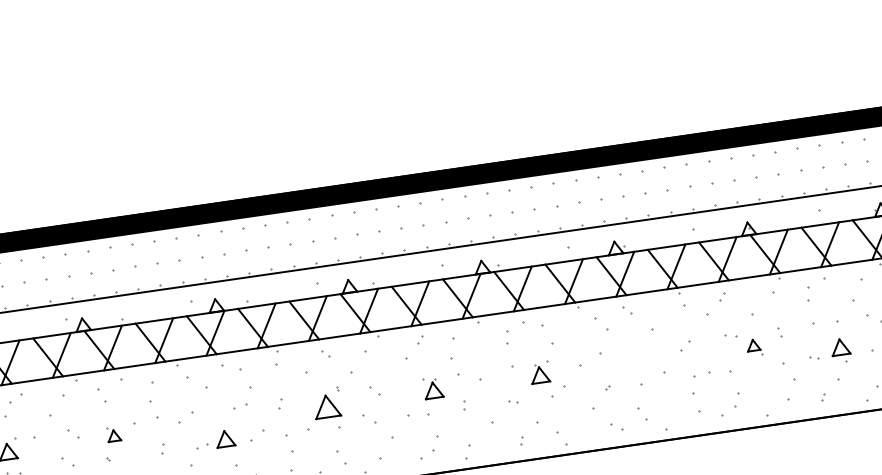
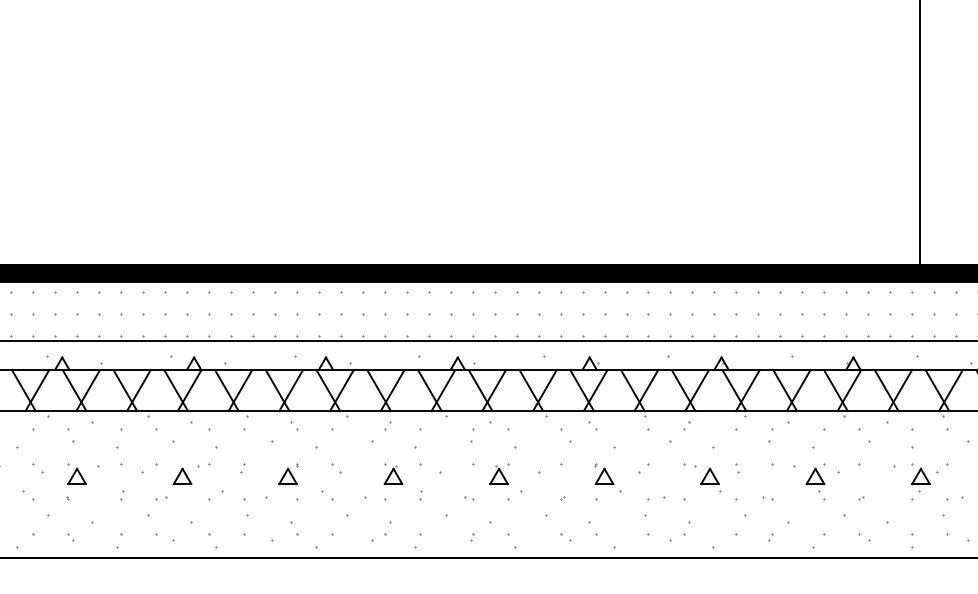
part: (754, 347) -> (710, 479), size x1.43
part: (840, 350) -> (815, 479), moved
part: (646, 357) -> (604, 474), added
part: (327, 403) -> (288, 474), size x0.71
part: (113, 434) -> (76, 474), size x1.43
part: (225, 438) -> (182, 476), moved

